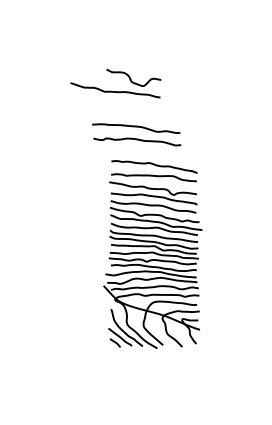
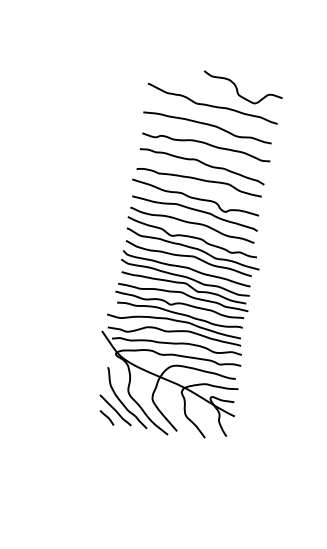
part: (115, 91) -> (212, 105), moved
part: (152, 254) -> (180, 295), moved

